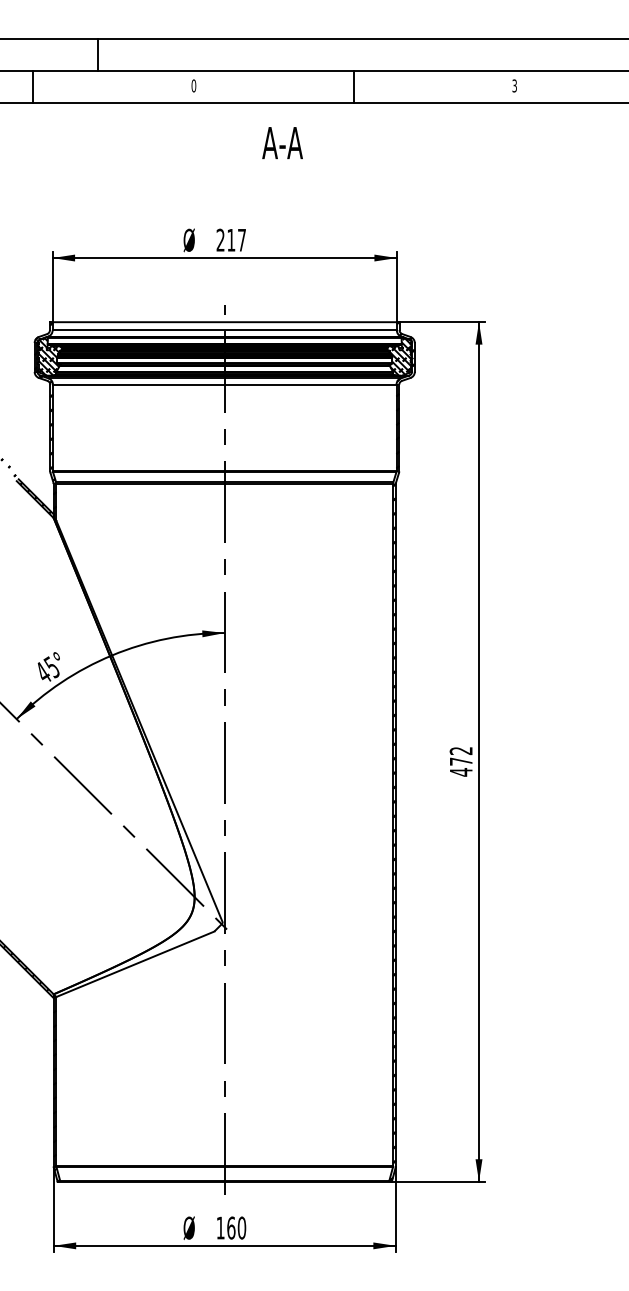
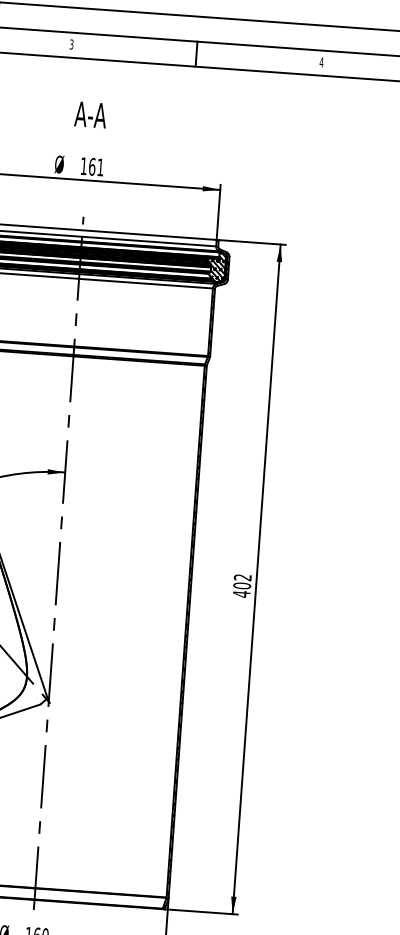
text: (193, 85) -> (71, 44), 0 -> 3
text: (514, 85) -> (321, 62), 3 -> 4
text: (282, 142) -> (90, 114), moved
text: (230, 239) -> (91, 166), 217 -> 161
text: (460, 761) -> (241, 585), 472 -> 402

